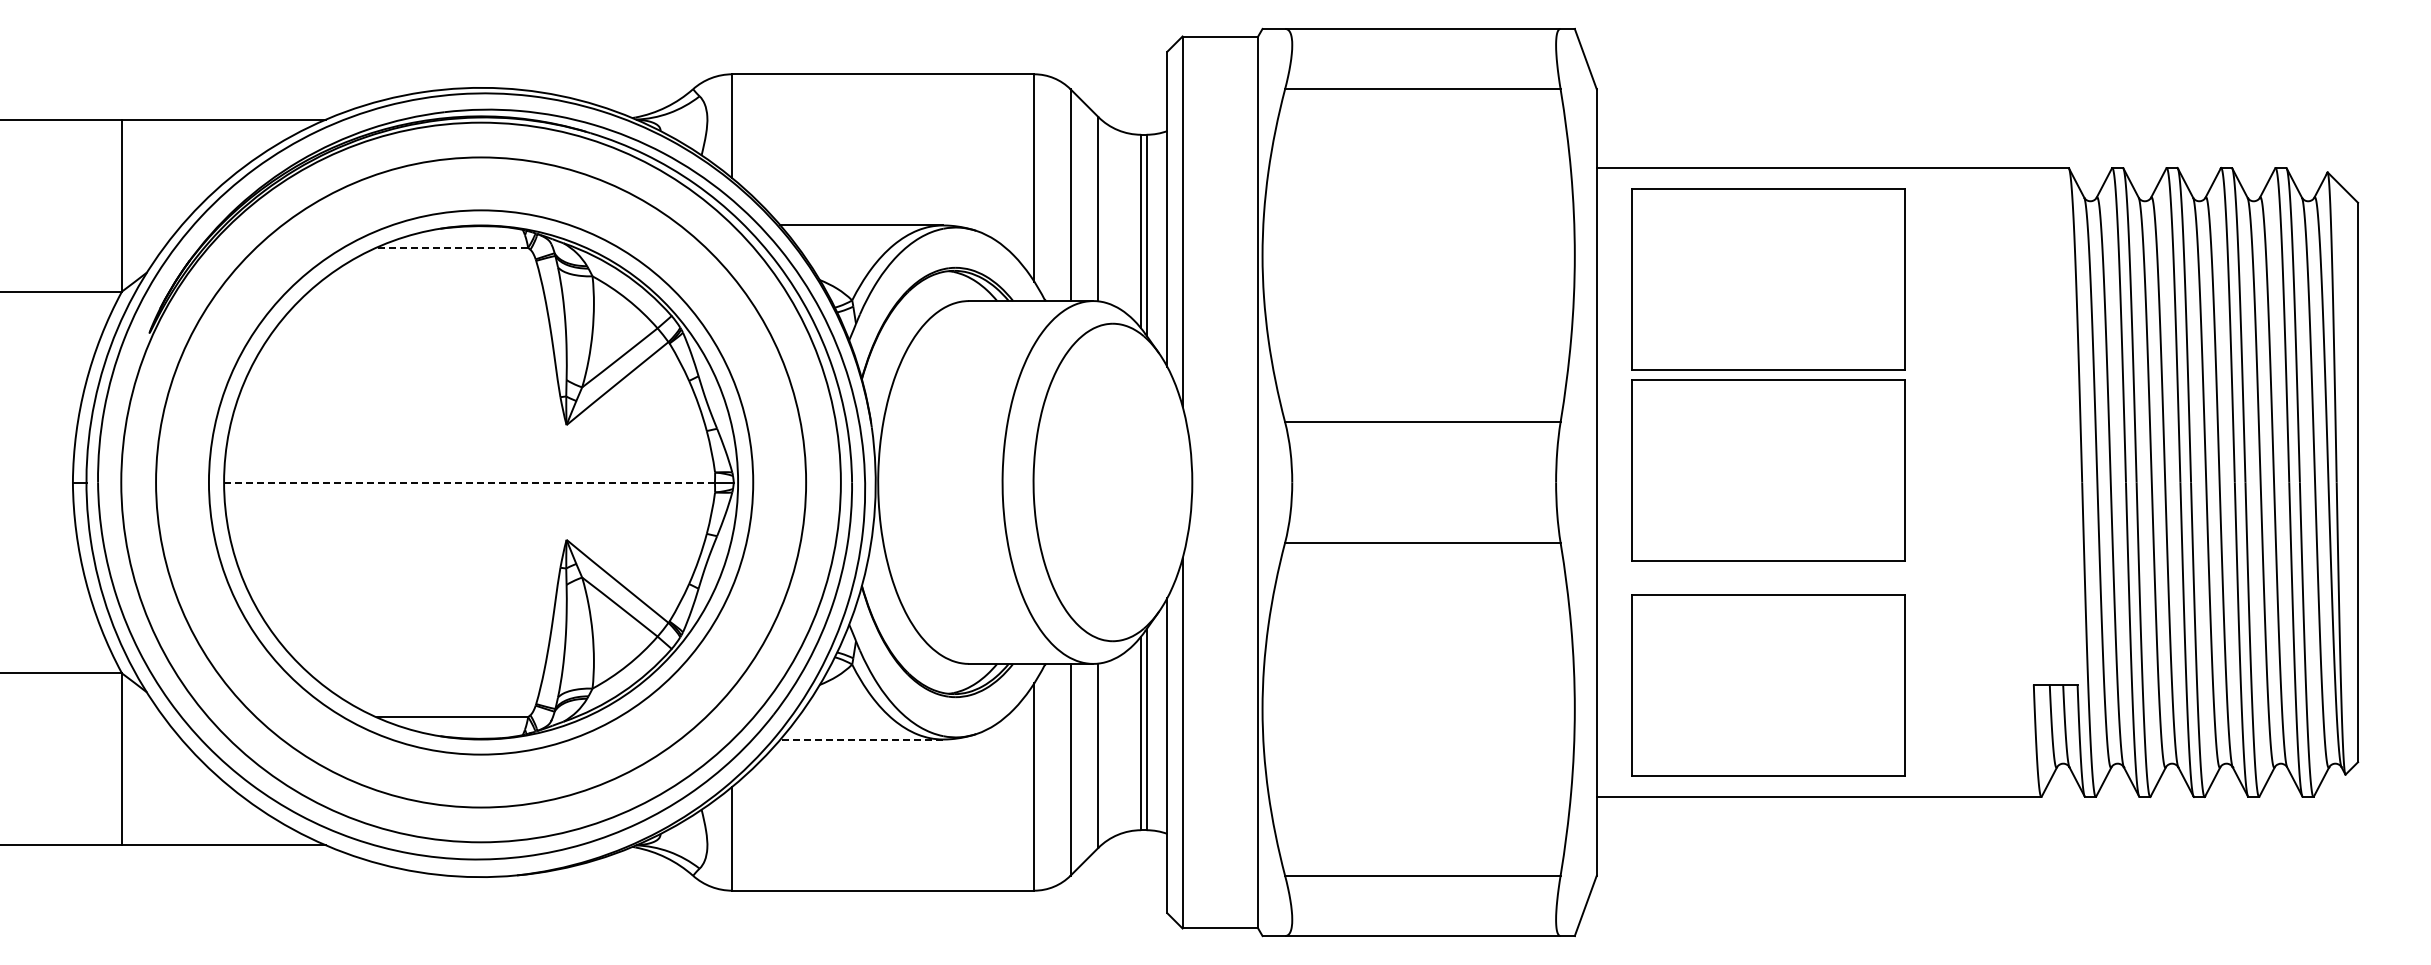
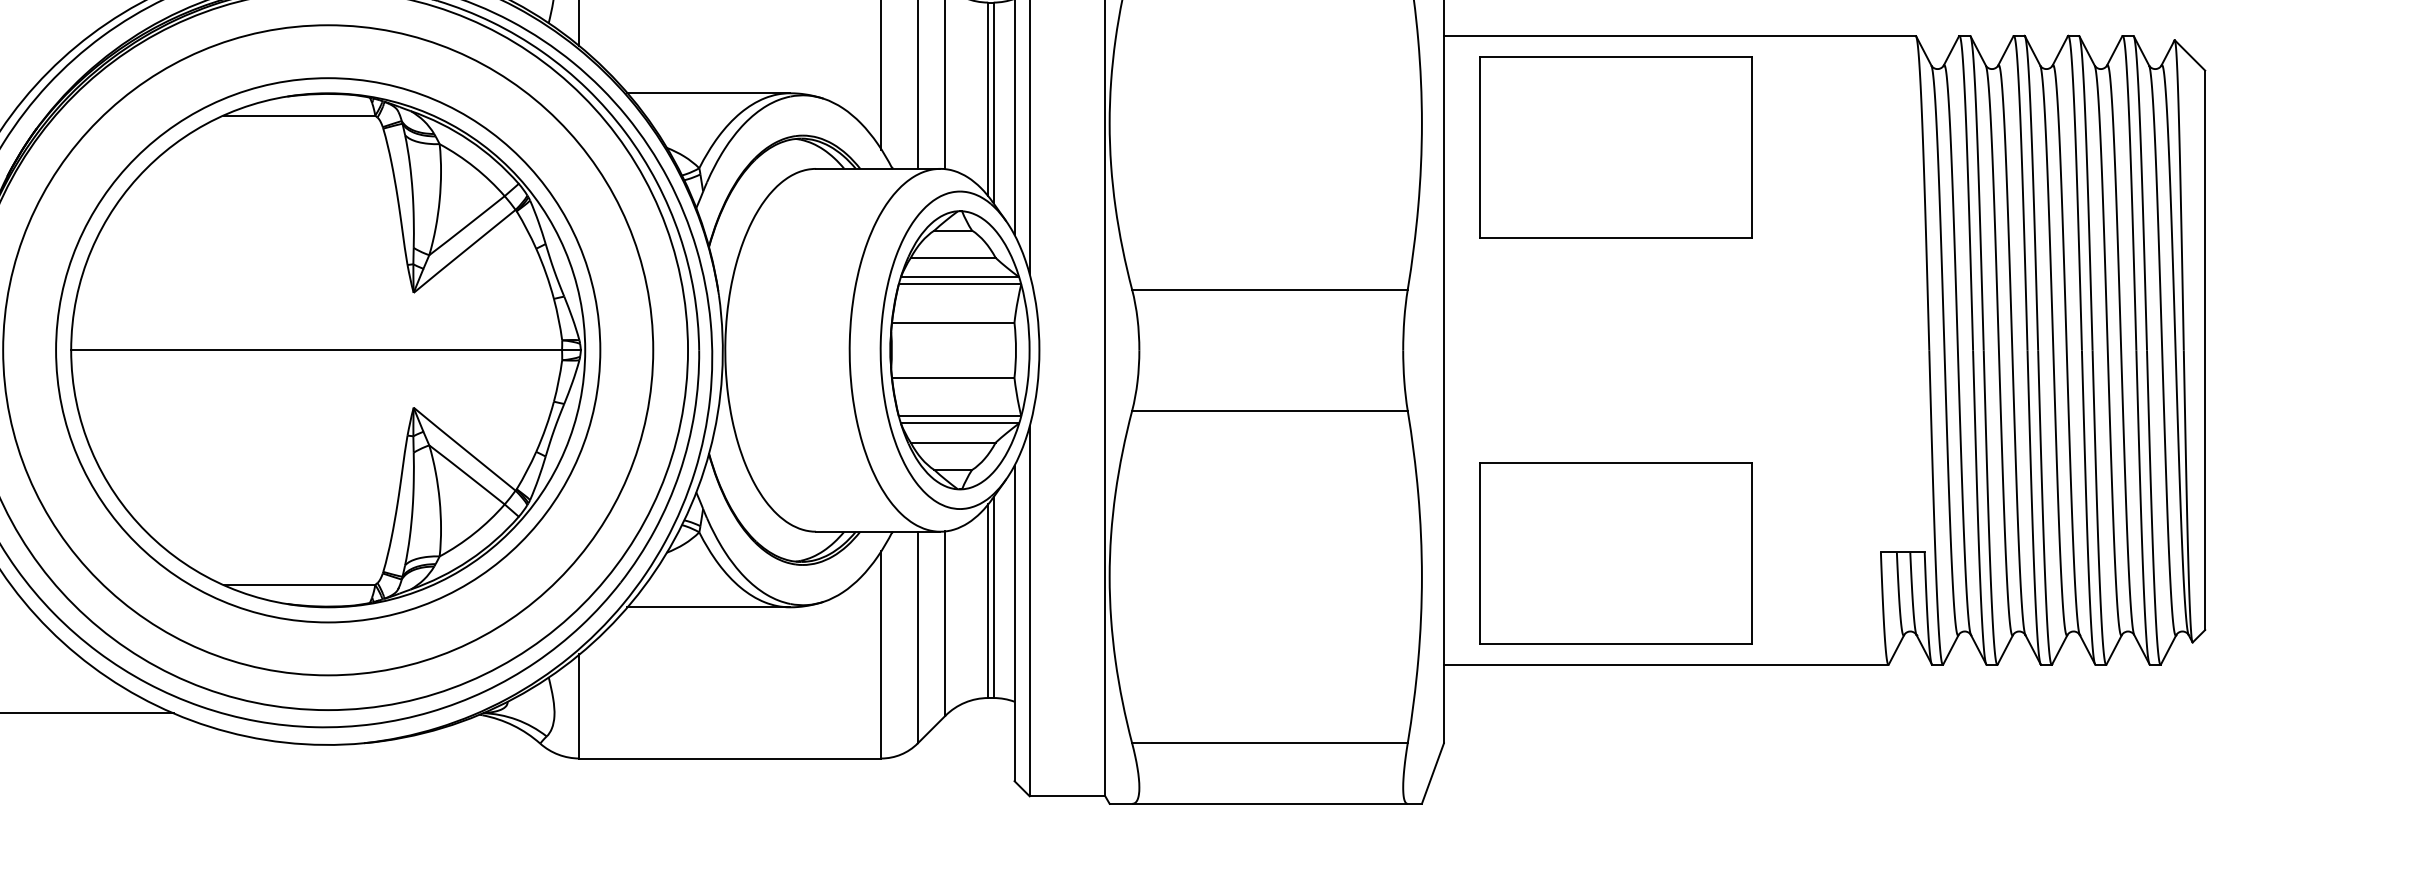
line: (452, 247) -> (299, 115), dashed -> solid
part: (1768, 470) -> (1615, 338), removed
line: (470, 482) -> (317, 350), dashed -> solid
part: (1112, 482) -> (959, 350), added
line: (861, 739) -> (708, 607), dashed -> solid

